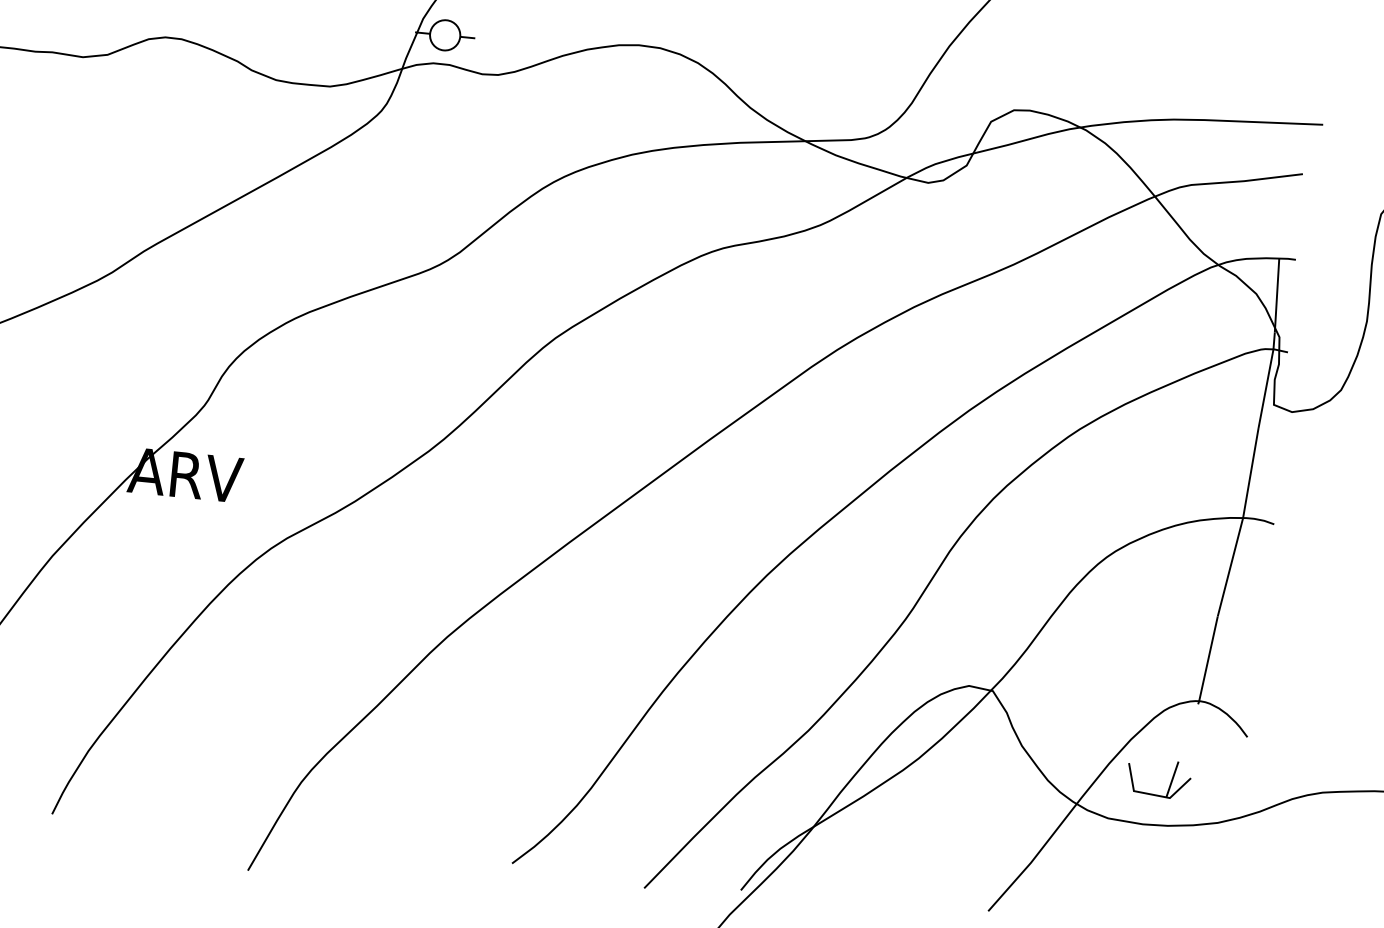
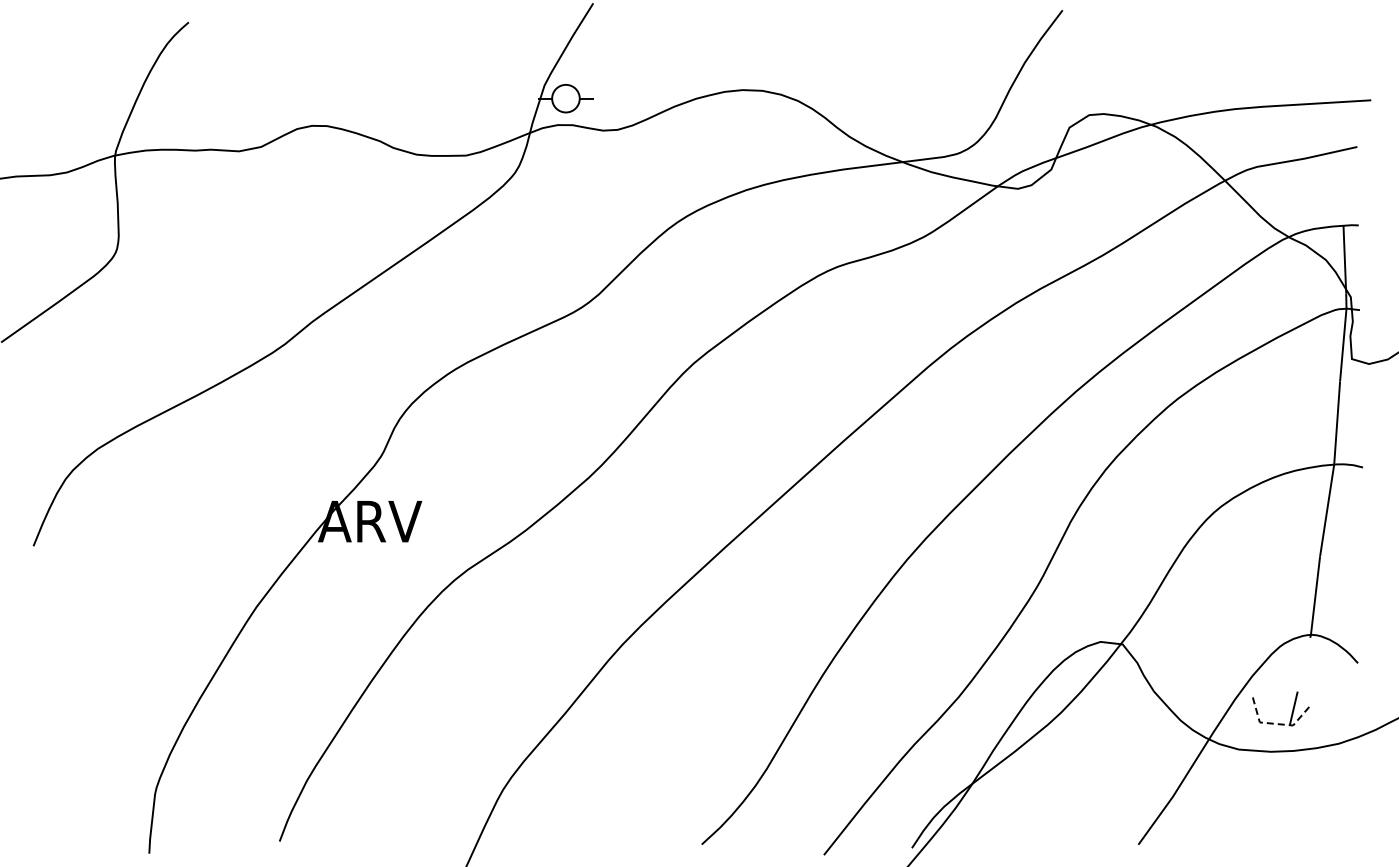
line: (1152, 795) -> (1277, 724), solid -> dashed

